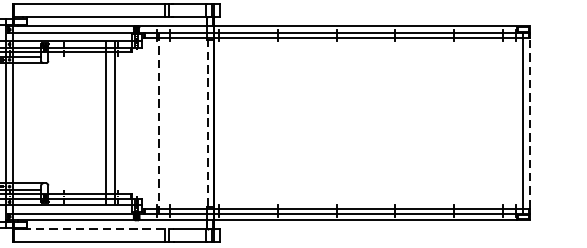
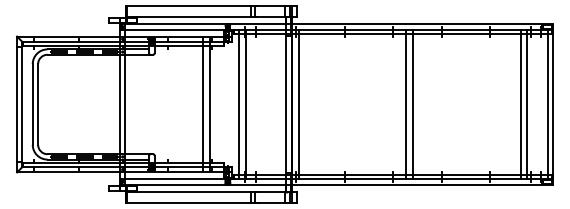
line: (150, 123) -> (239, 104), added
line: (158, 123) -> (245, 104), dashed -> solid
line: (207, 123) -> (286, 104), dashed -> solid
line: (222, 123) -> (298, 104), added
line: (352, 123) -> (406, 104), added
line: (361, 123) -> (413, 104), added
line: (490, 123) -> (520, 104), added
line: (499, 123) -> (527, 104), added
line: (529, 123) -> (552, 104), dashed -> solid
line: (98, 229) -> (196, 192), dashed -> solid

